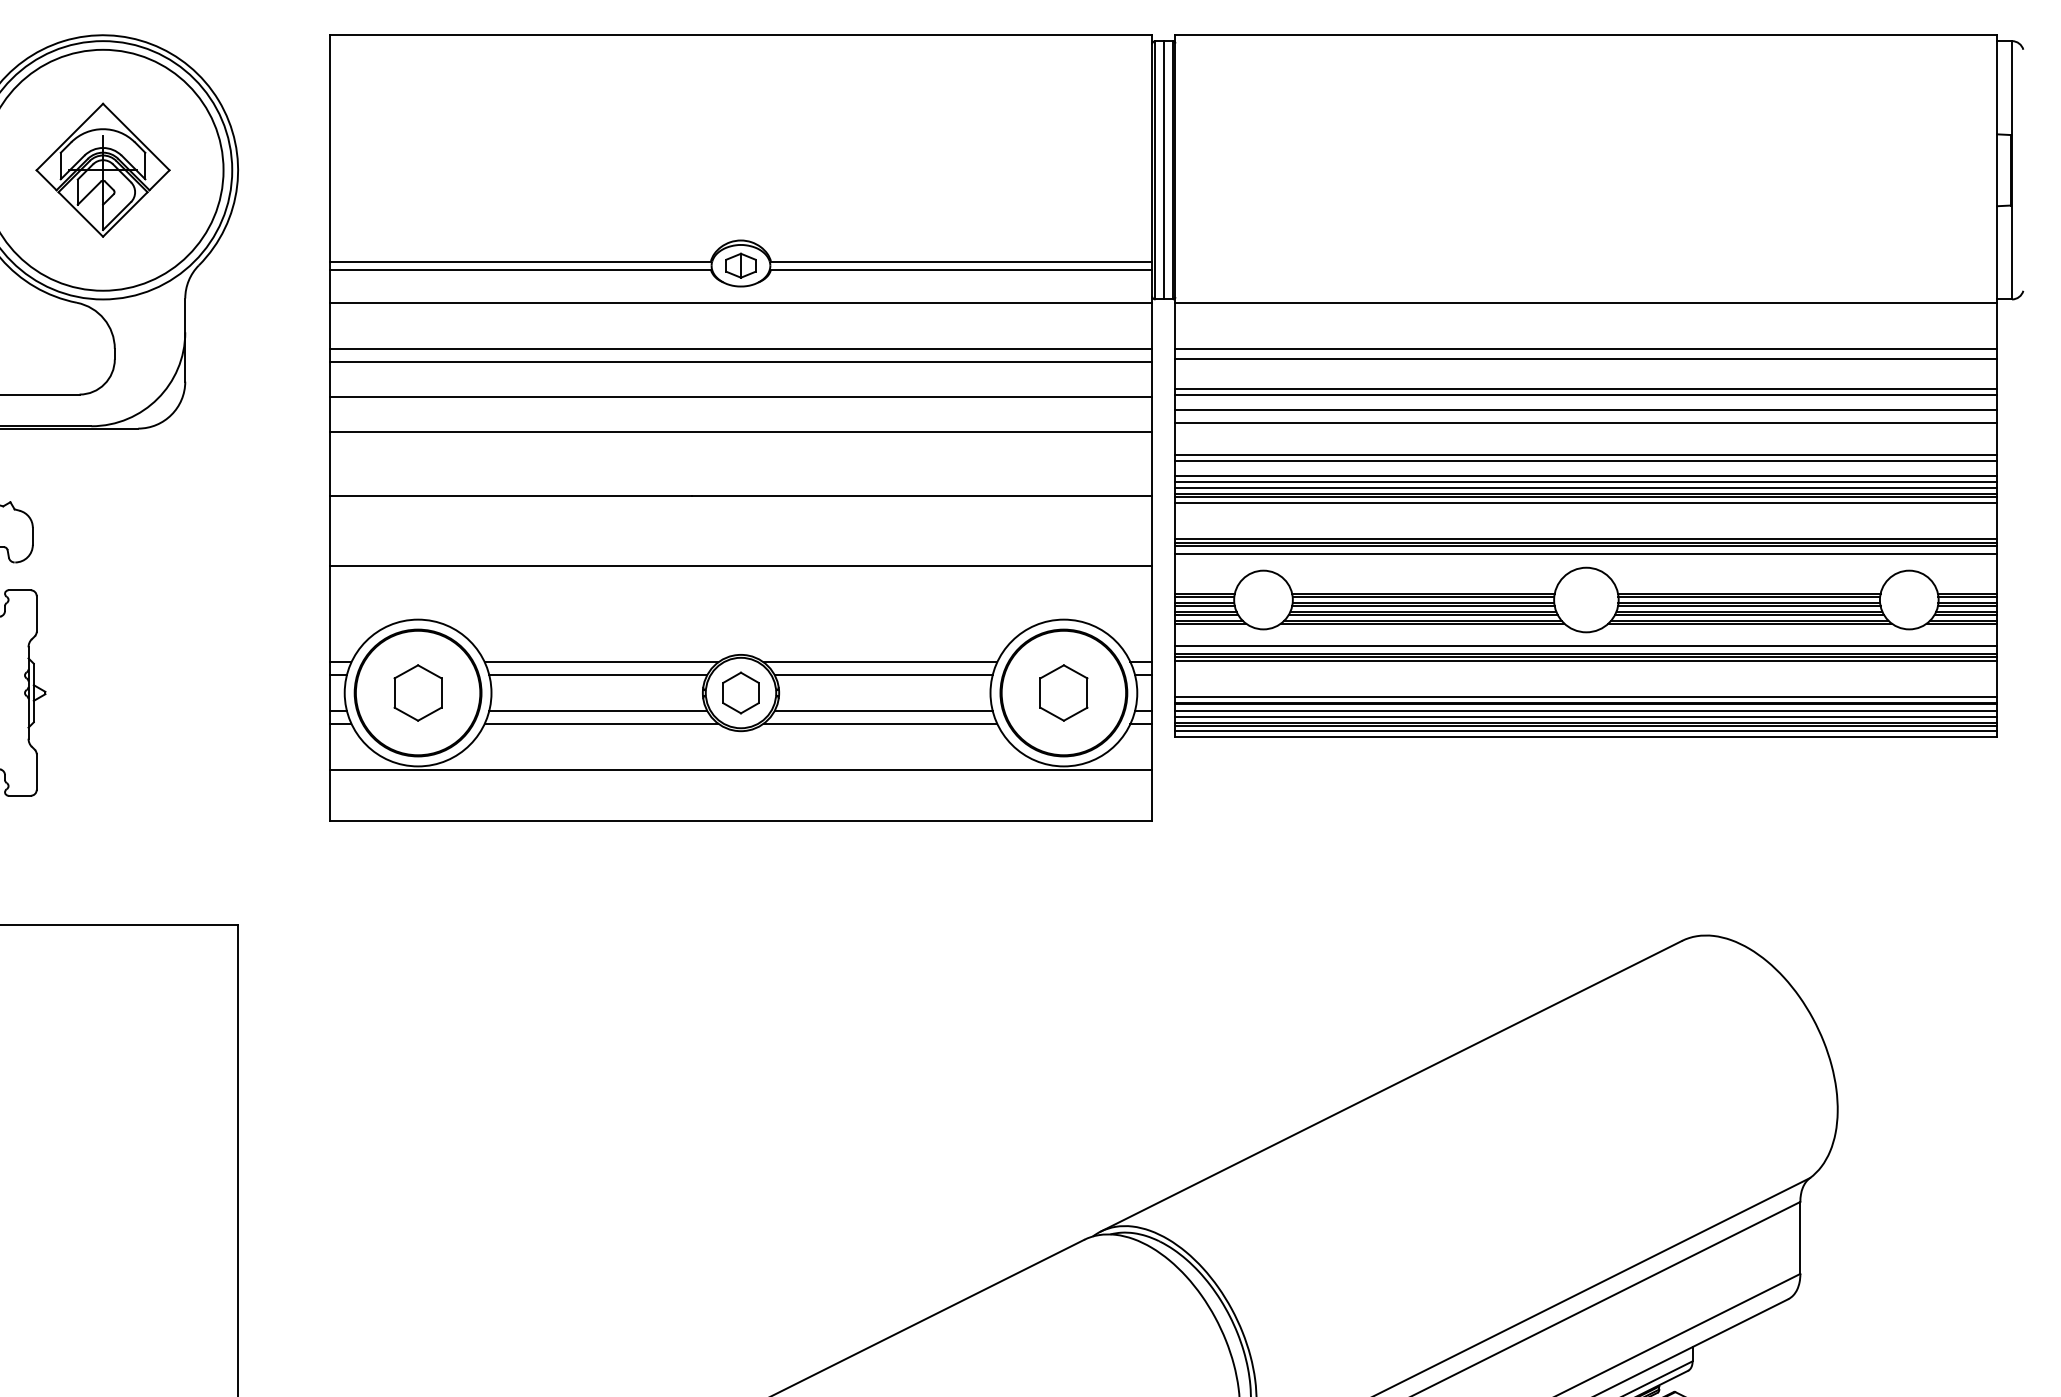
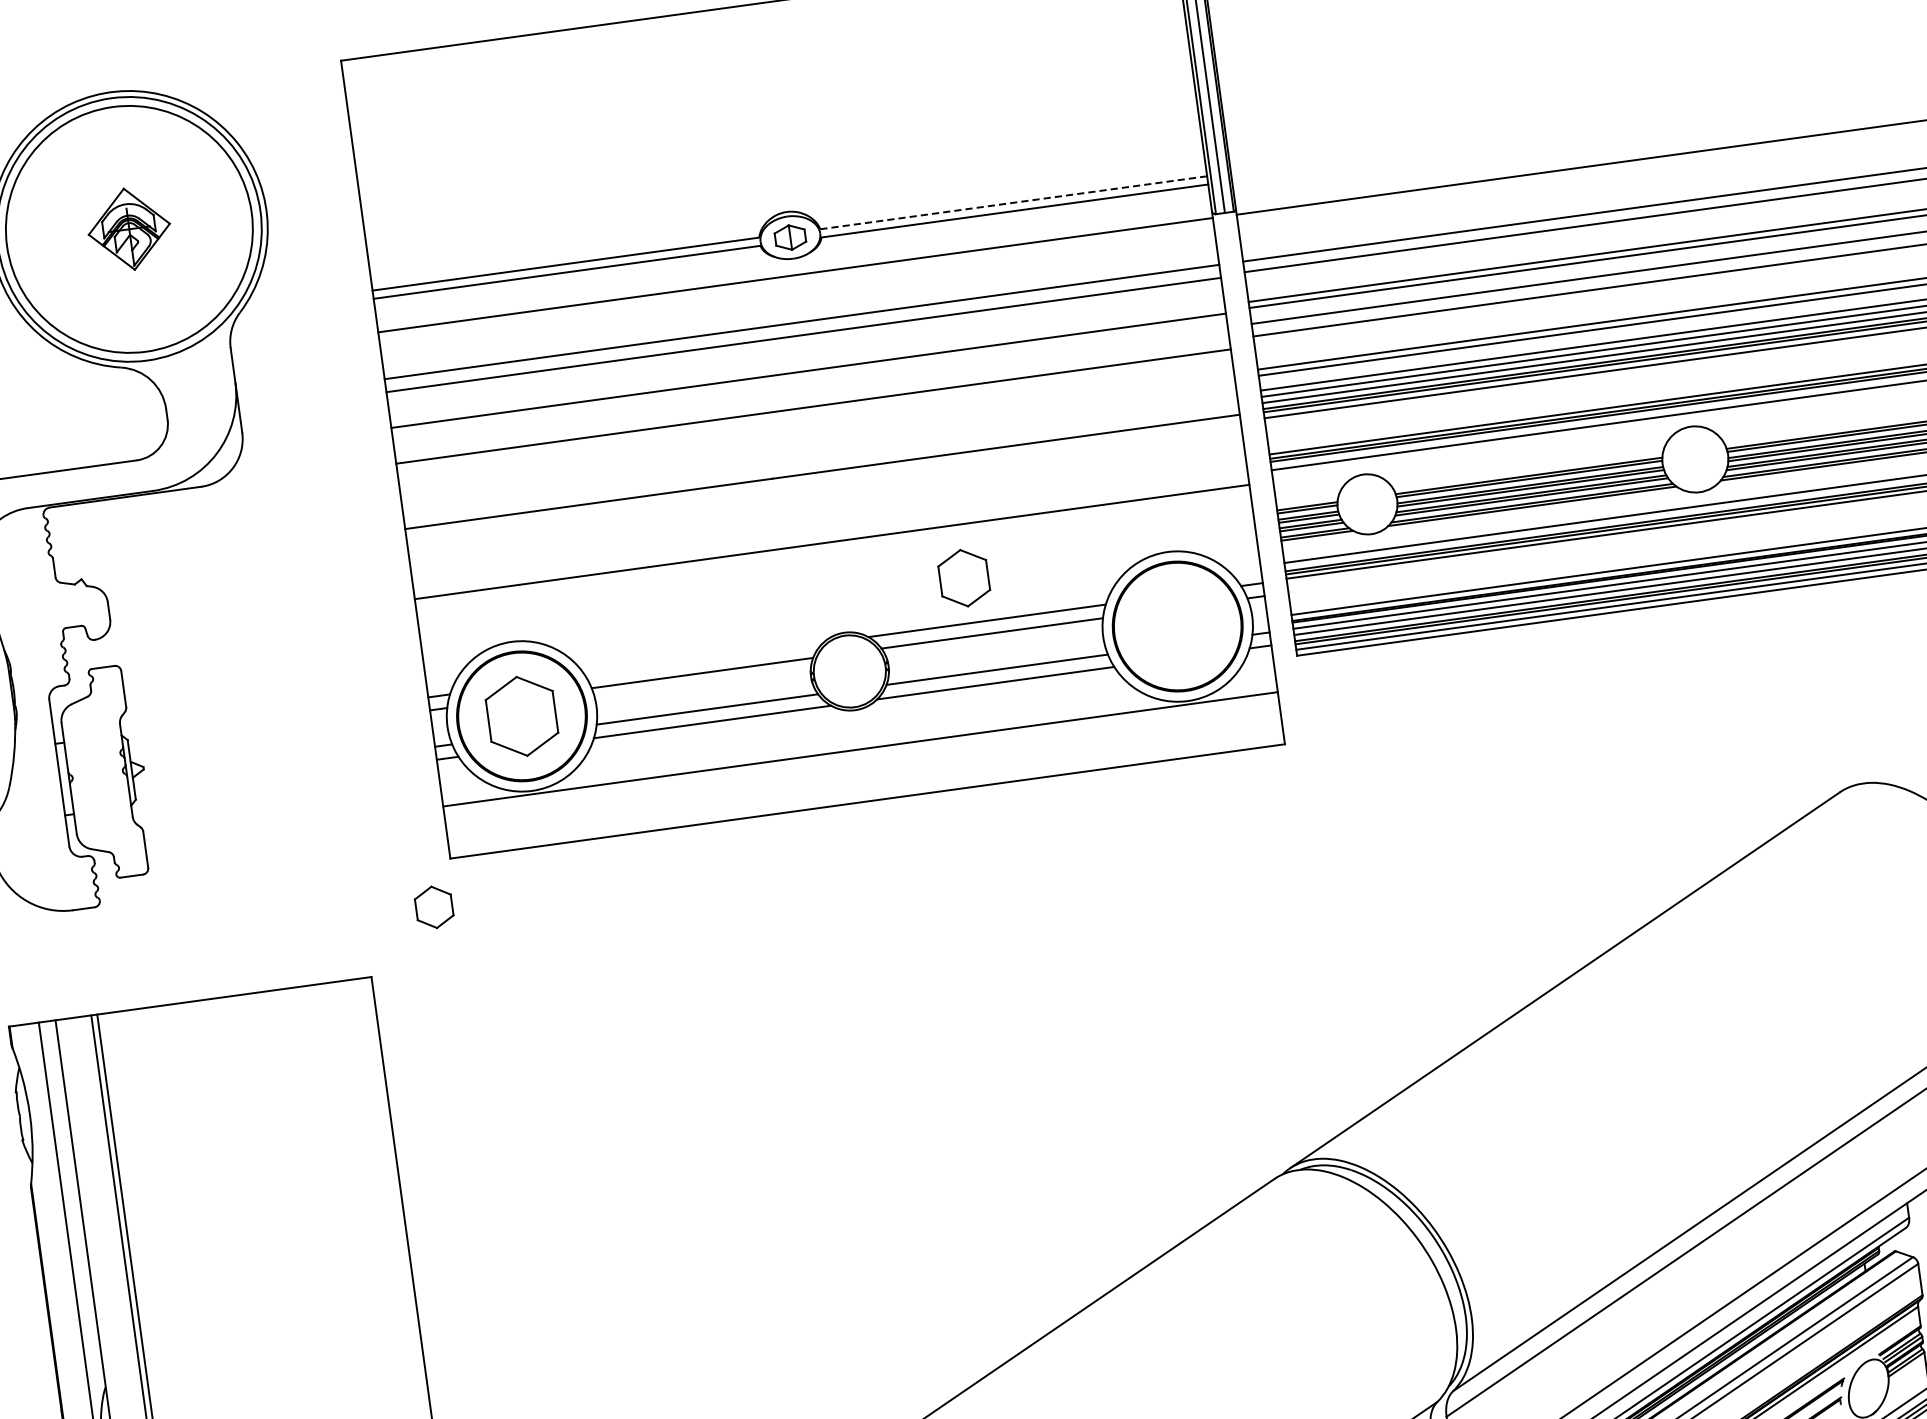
part: (102, 169) -> (128, 228), size x0.6
line: (961, 261) -> (1013, 202), solid -> dashed
line: (601, 662) -> (703, 659), removed
part: (417, 692) -> (521, 715), size x1.4
part: (740, 692) -> (433, 906), moved
part: (1063, 692) -> (963, 577), moved

